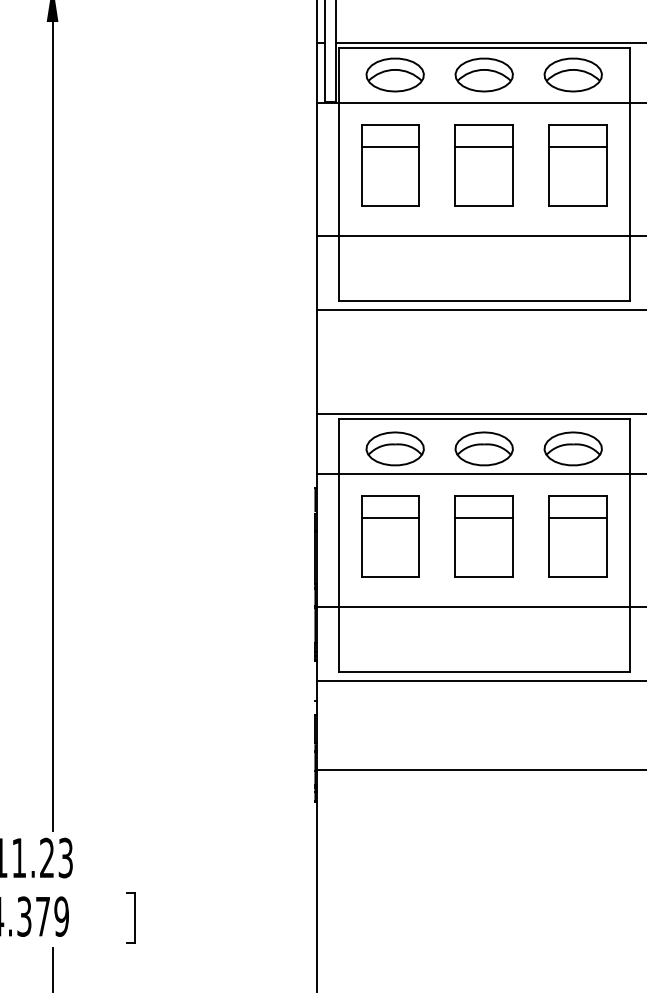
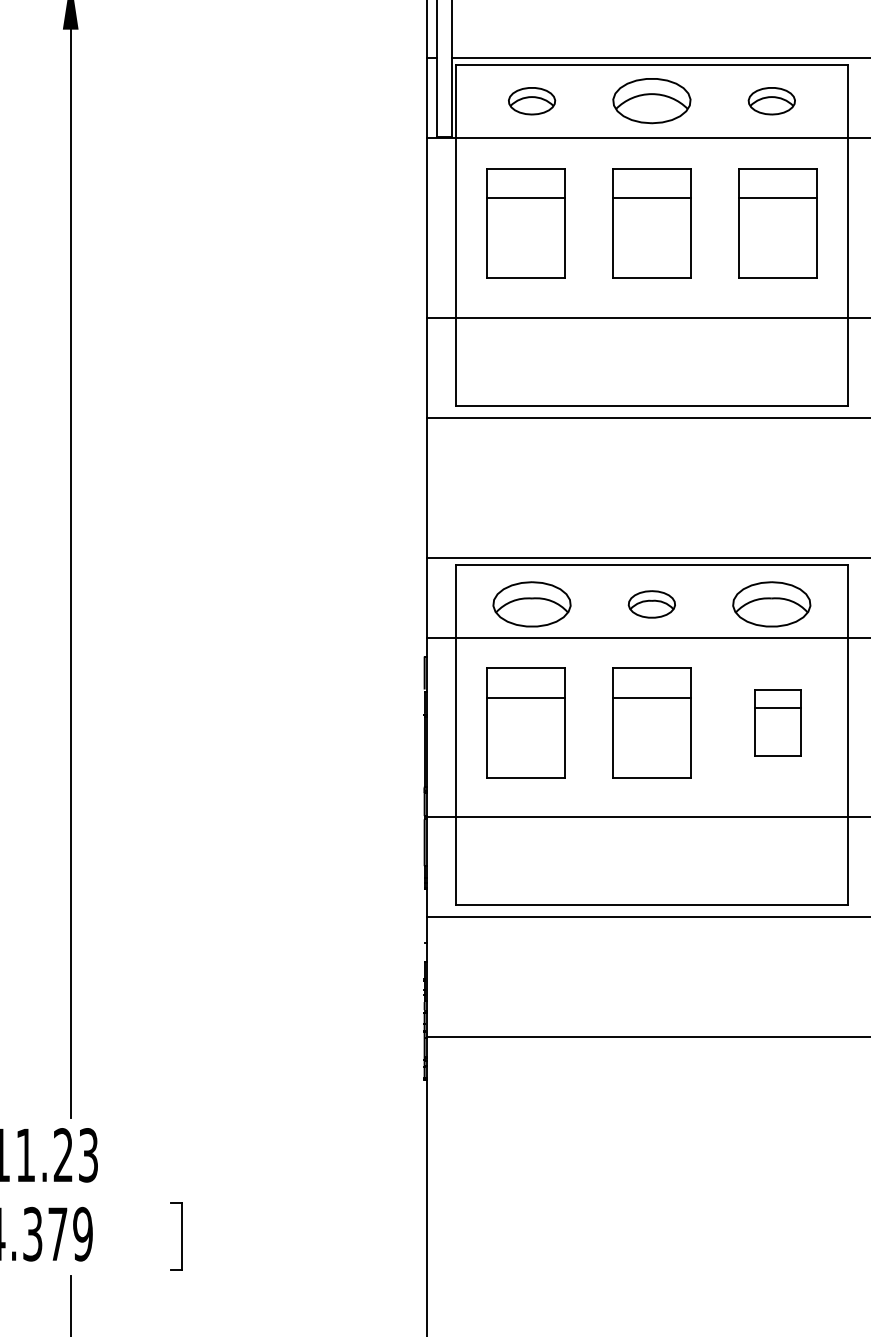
part: (394, 75) -> (531, 101), size x0.6
part: (573, 75) -> (771, 101), size x0.6
part: (483, 448) -> (651, 604), size x0.6
part: (577, 536) -> (777, 722), size x0.6

